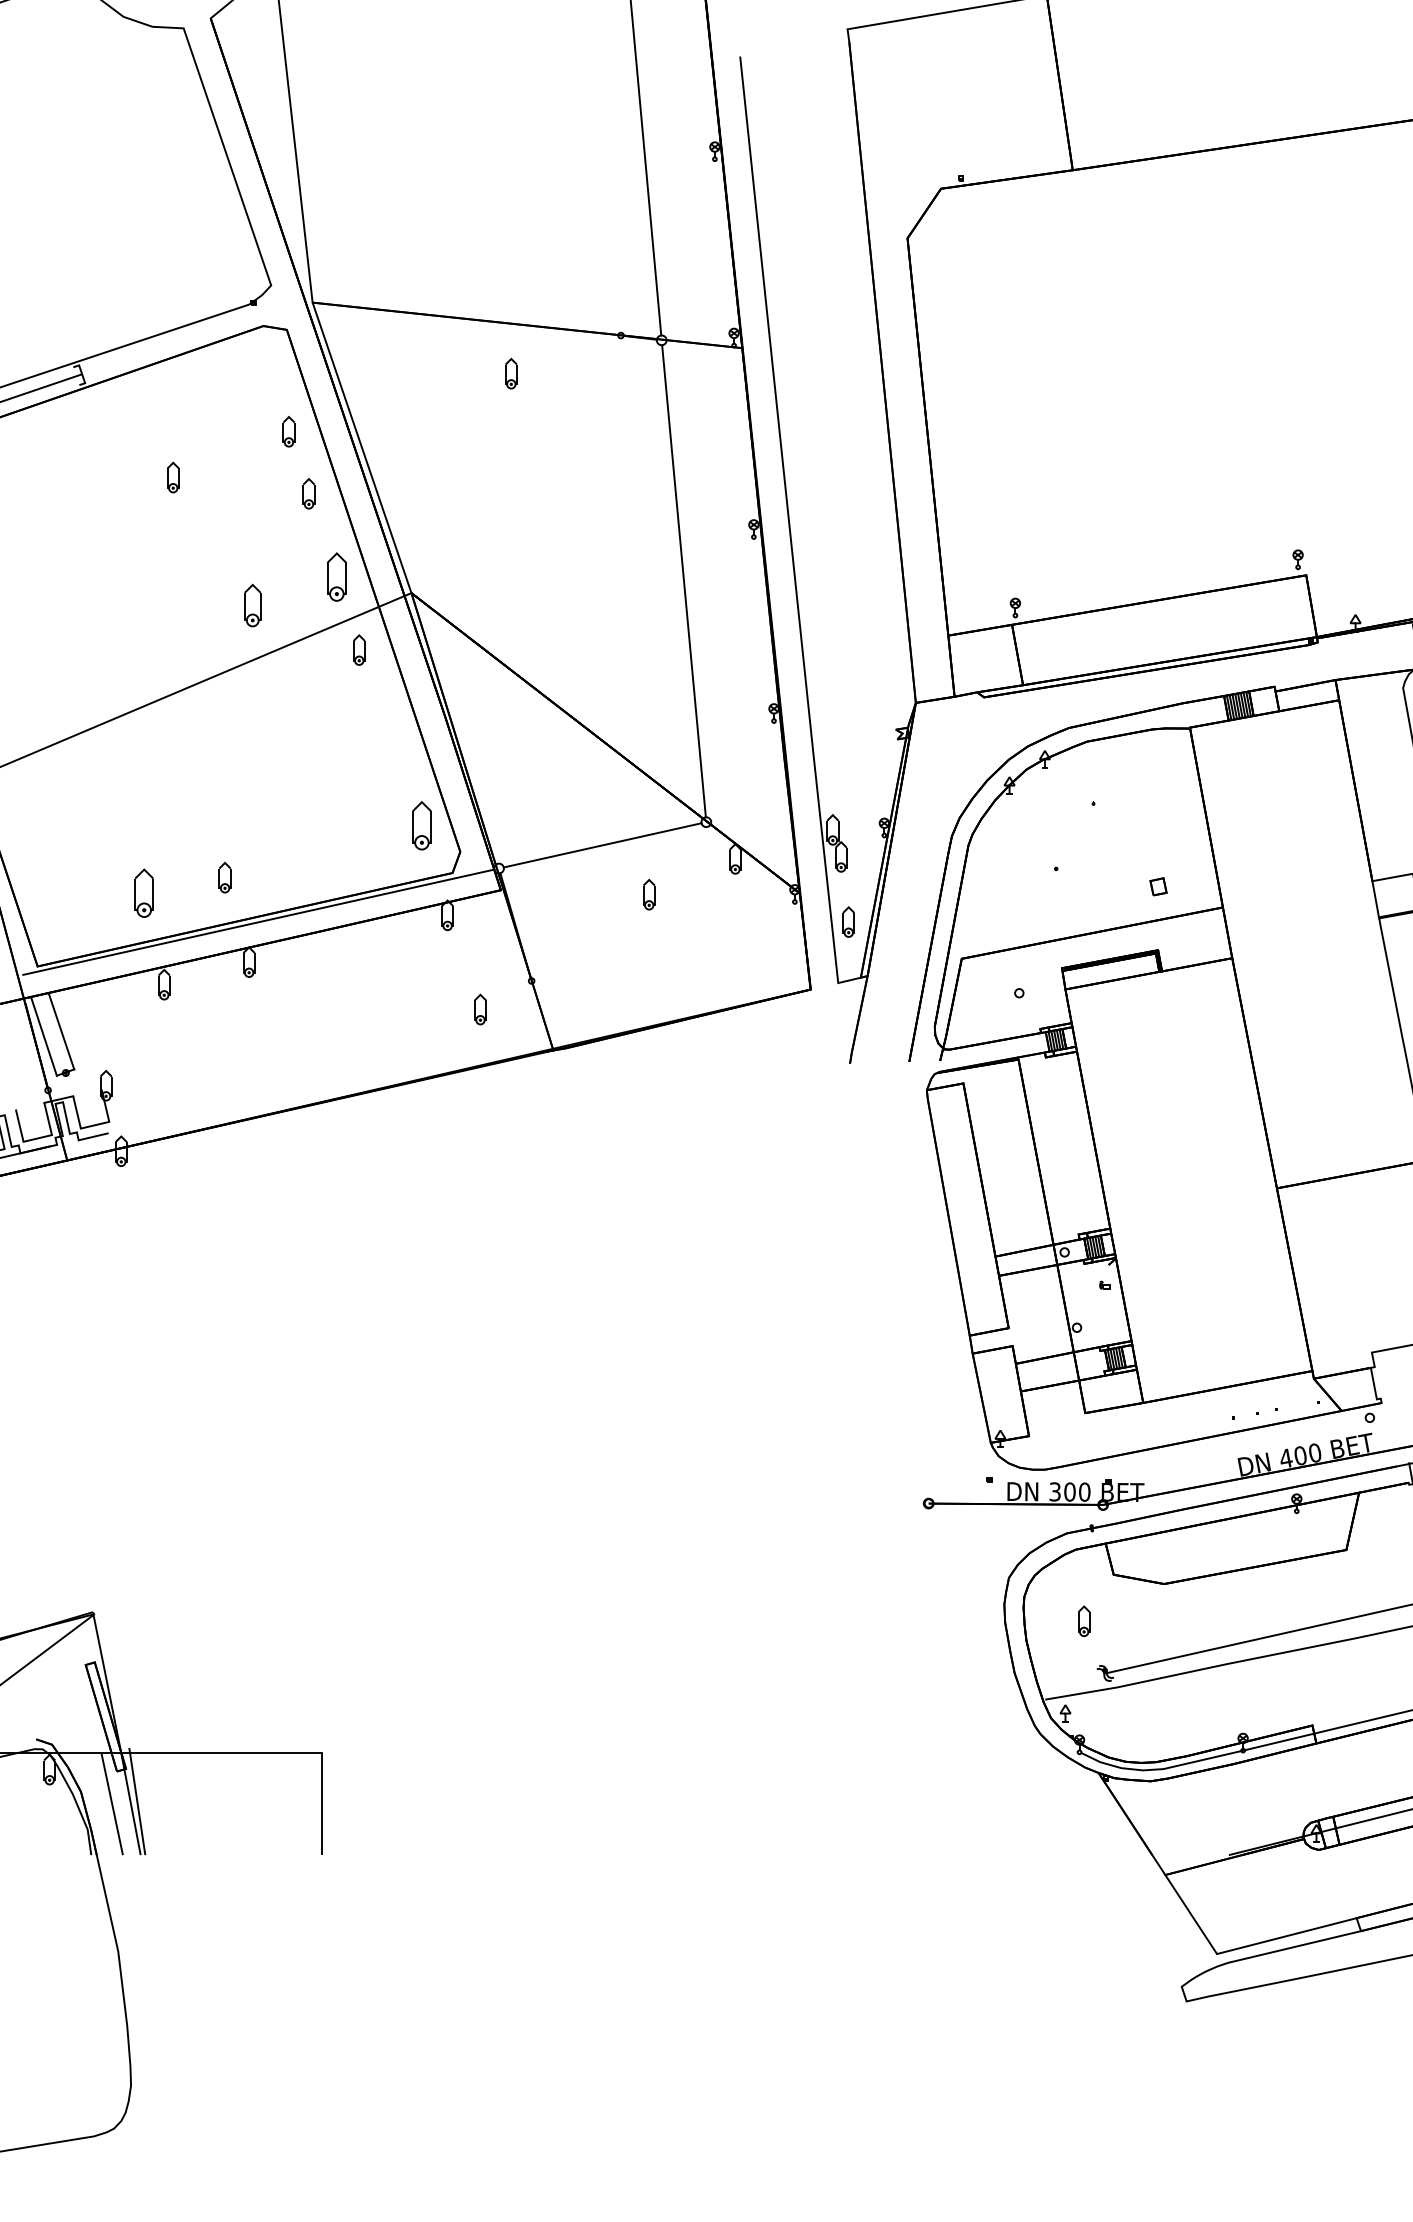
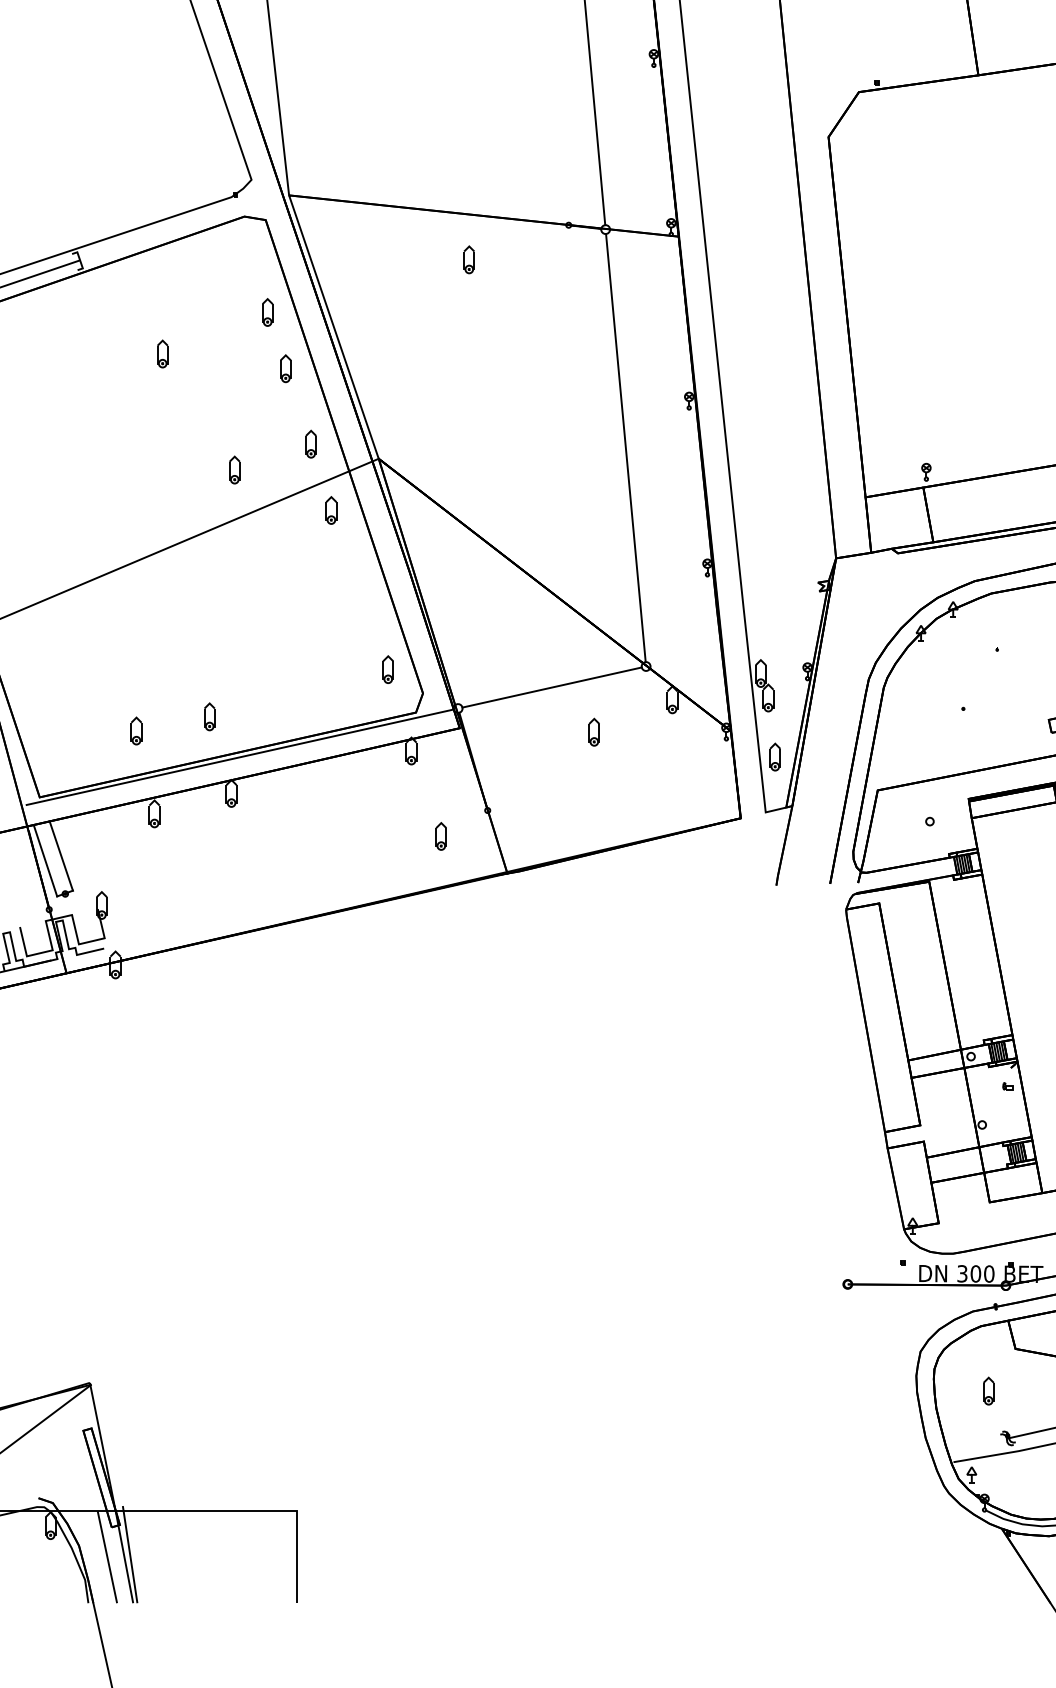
part: (336, 576) -> (310, 443), size x0.62
part: (252, 605) -> (234, 470), size x0.71
part: (421, 825) -> (387, 669), size x0.62
part: (144, 893) -> (136, 731), size x0.62

